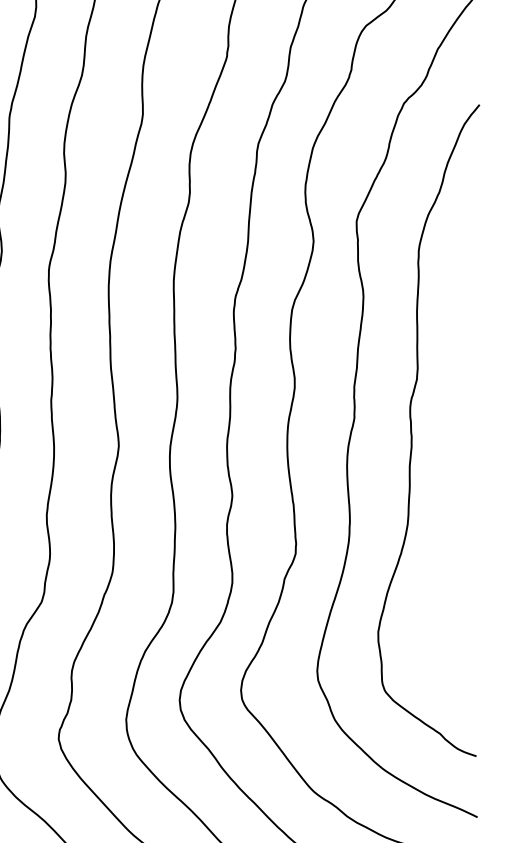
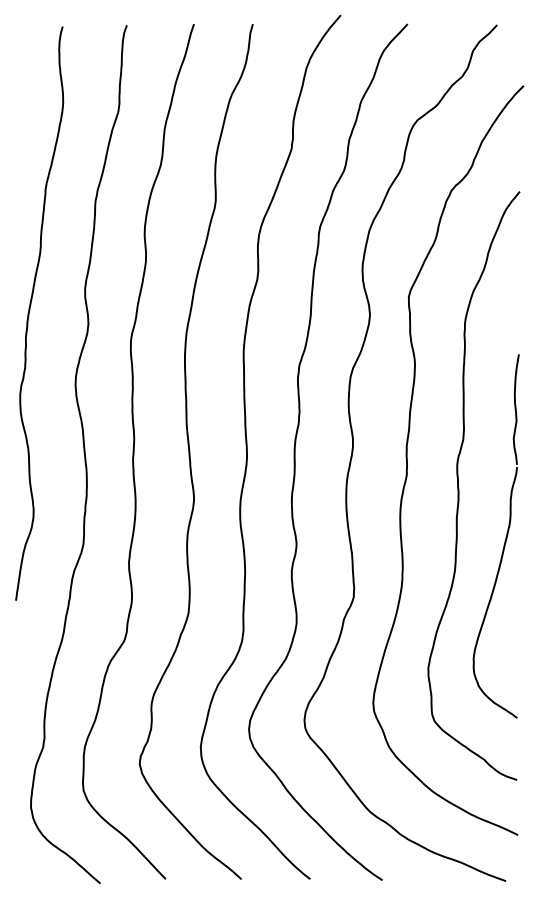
part: (463, 487) -> (505, 537), added

